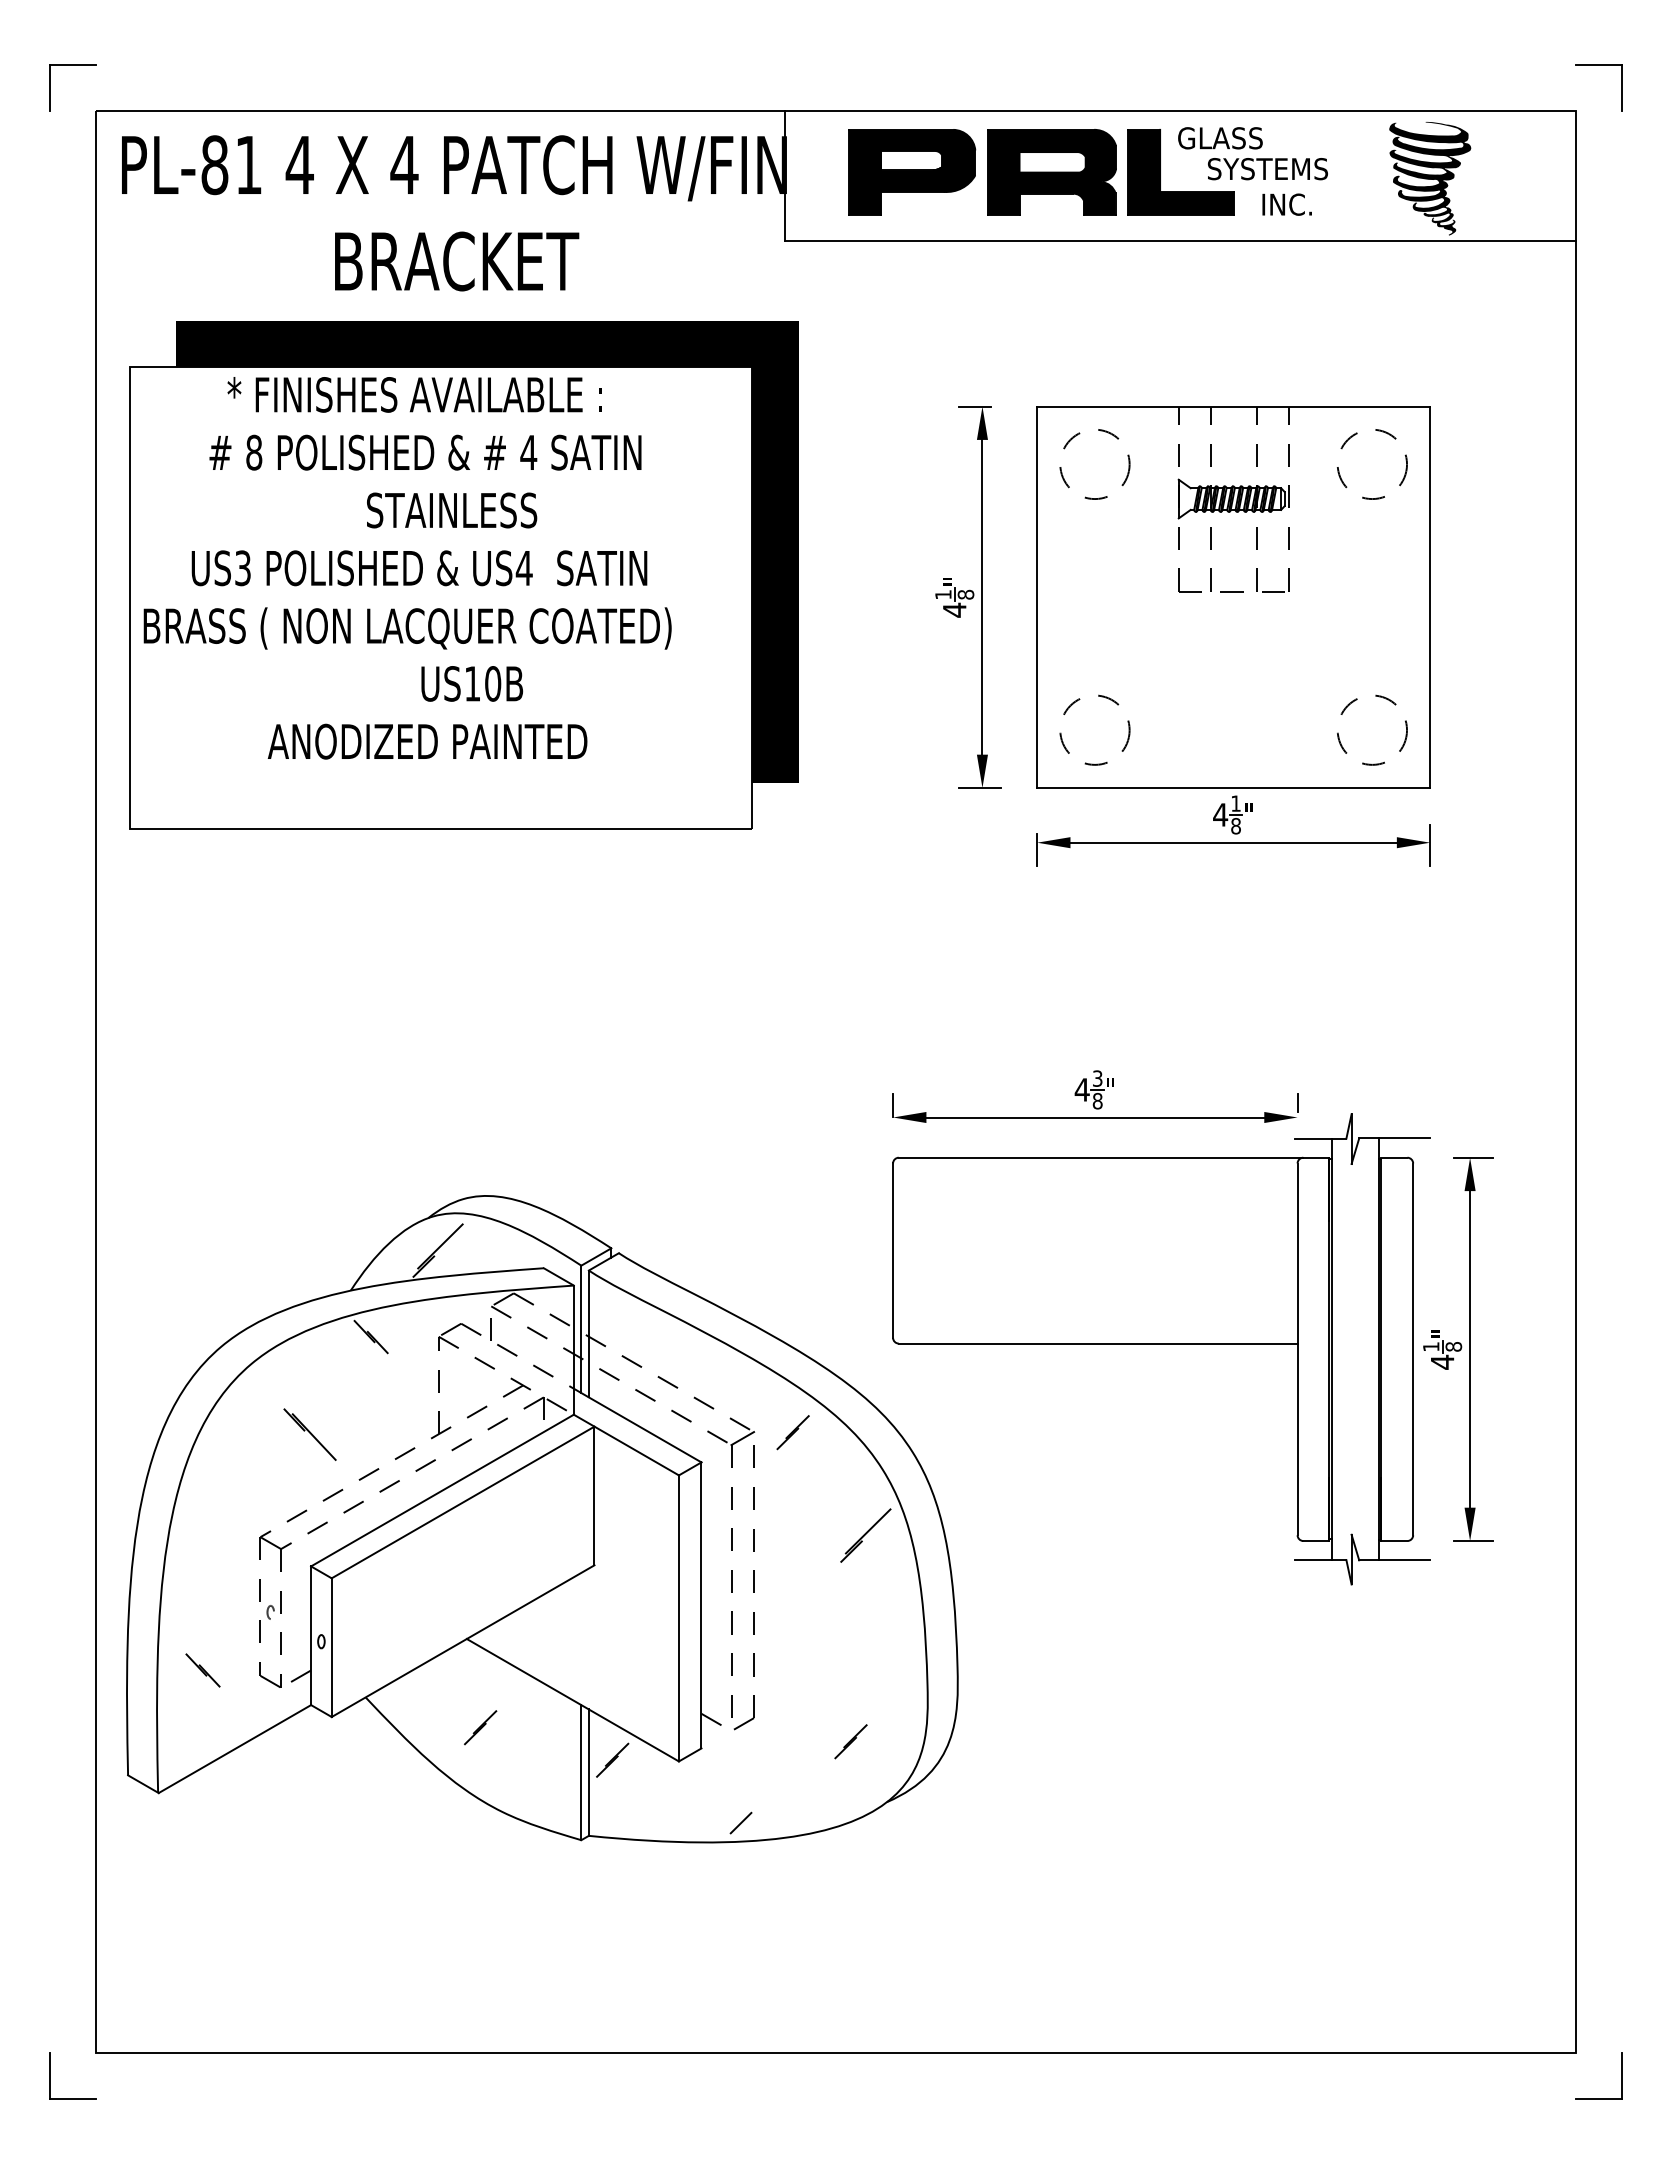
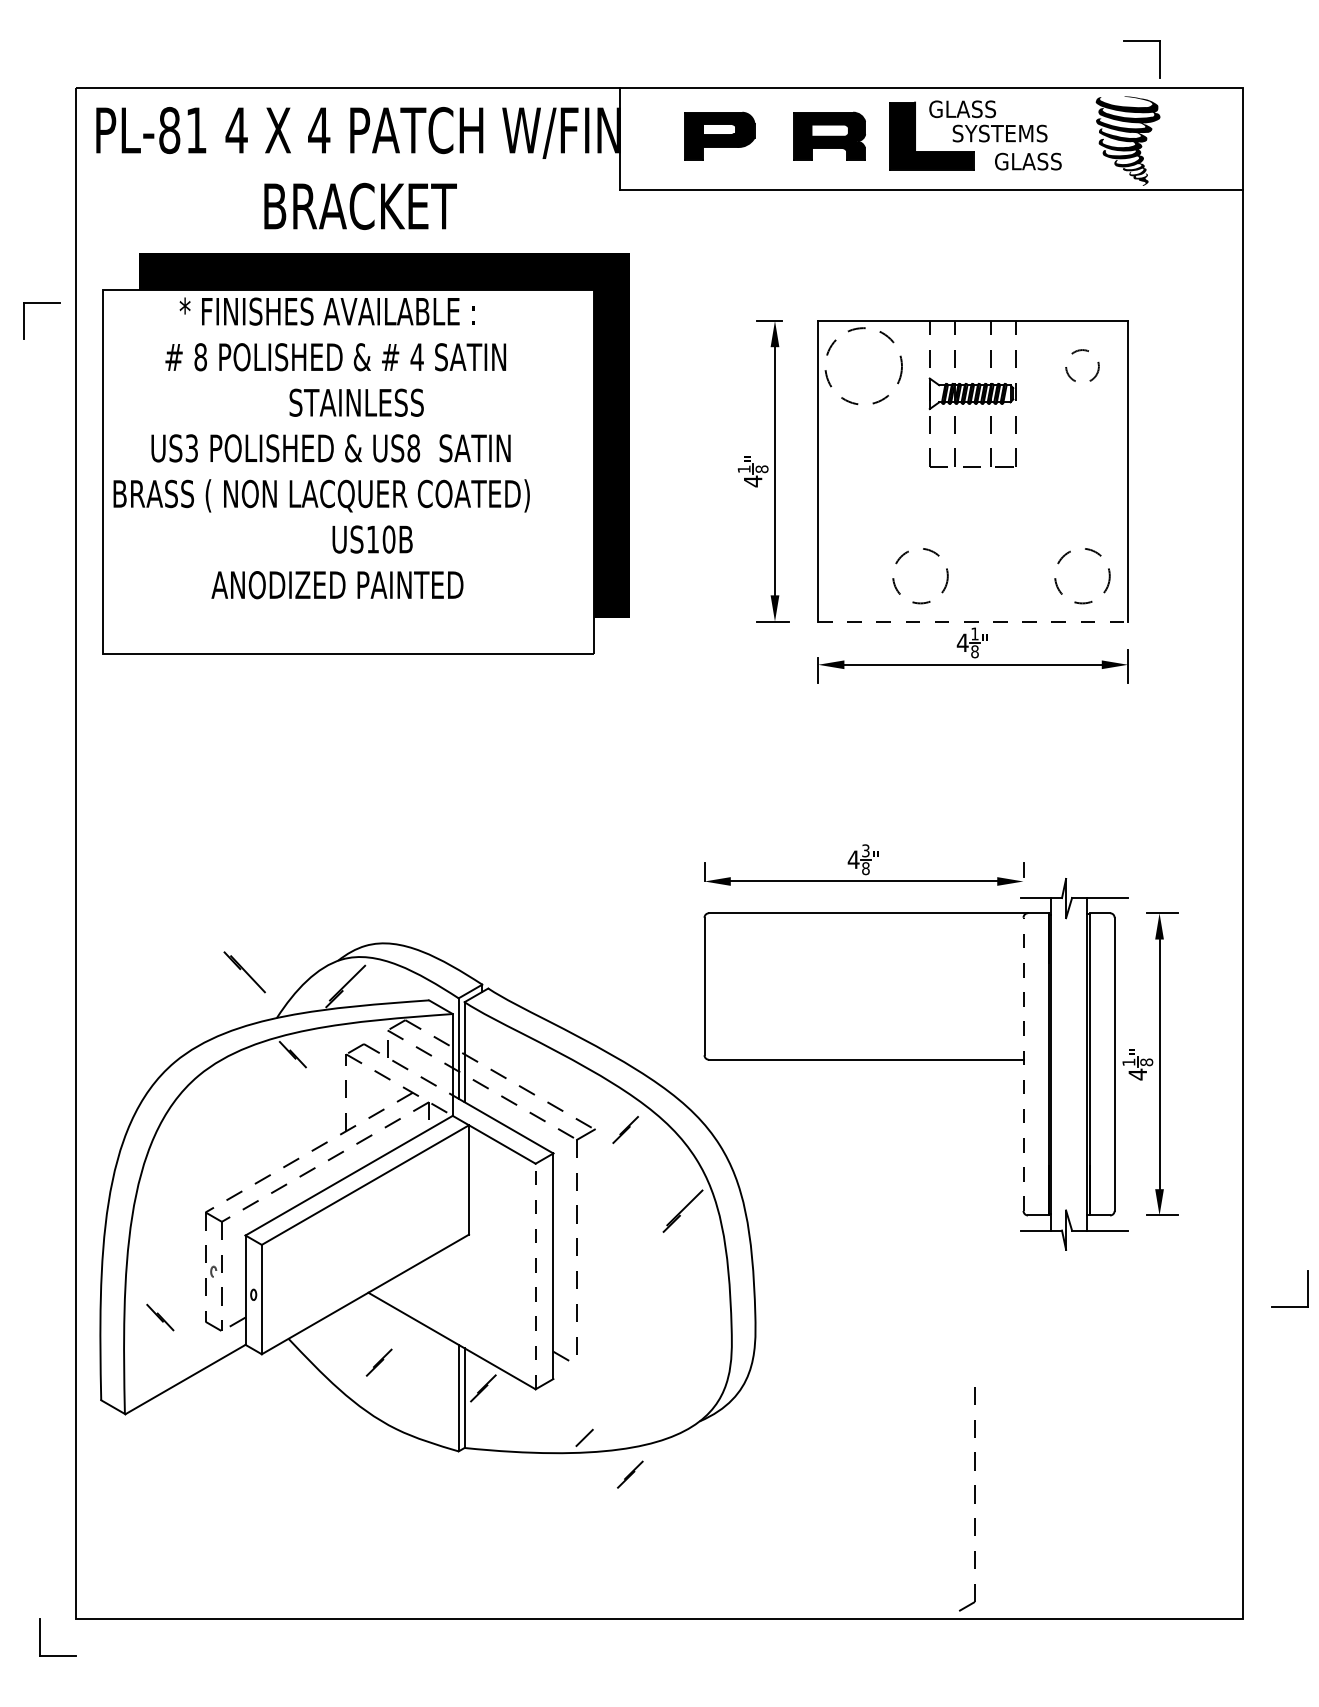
part: (72, 65) -> (41, 303), moved
part: (1598, 65) -> (1141, 41), moved
part: (912, 172) -> (719, 136), size x0.7
part: (1051, 172) -> (829, 136), size x0.7
text: (1303, 204) -> (1028, 161), INC. -> GLASS
circle: (1094, 464) -> (863, 366), size x1.4
circle: (1372, 464) -> (1082, 366), size x0.6
text: (523, 568) -> (413, 448), US4 -> US8
circle: (1094, 729) -> (920, 575), moved
line: (1234, 788) -> (973, 622), solid -> dashed
line: (1297, 1349) -> (1023, 1064), solid -> dashed
part: (309, 1434) -> (244, 972), moved
part: (753, 1587) -> (974, 1498), moved
line: (678, 1617) -> (535, 1275), solid -> dashed
line: (850, 1741) -> (629, 1474), moved
part: (1621, 2075) -> (1308, 1288), moved

